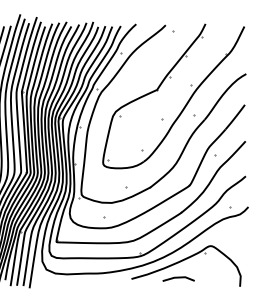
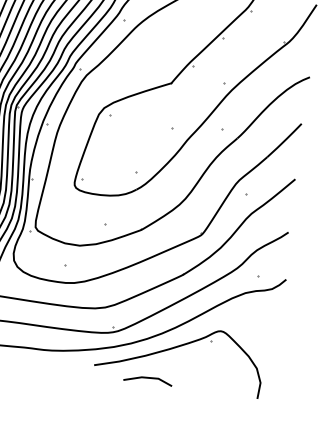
line: (178, 278) -> (147, 379), moved

